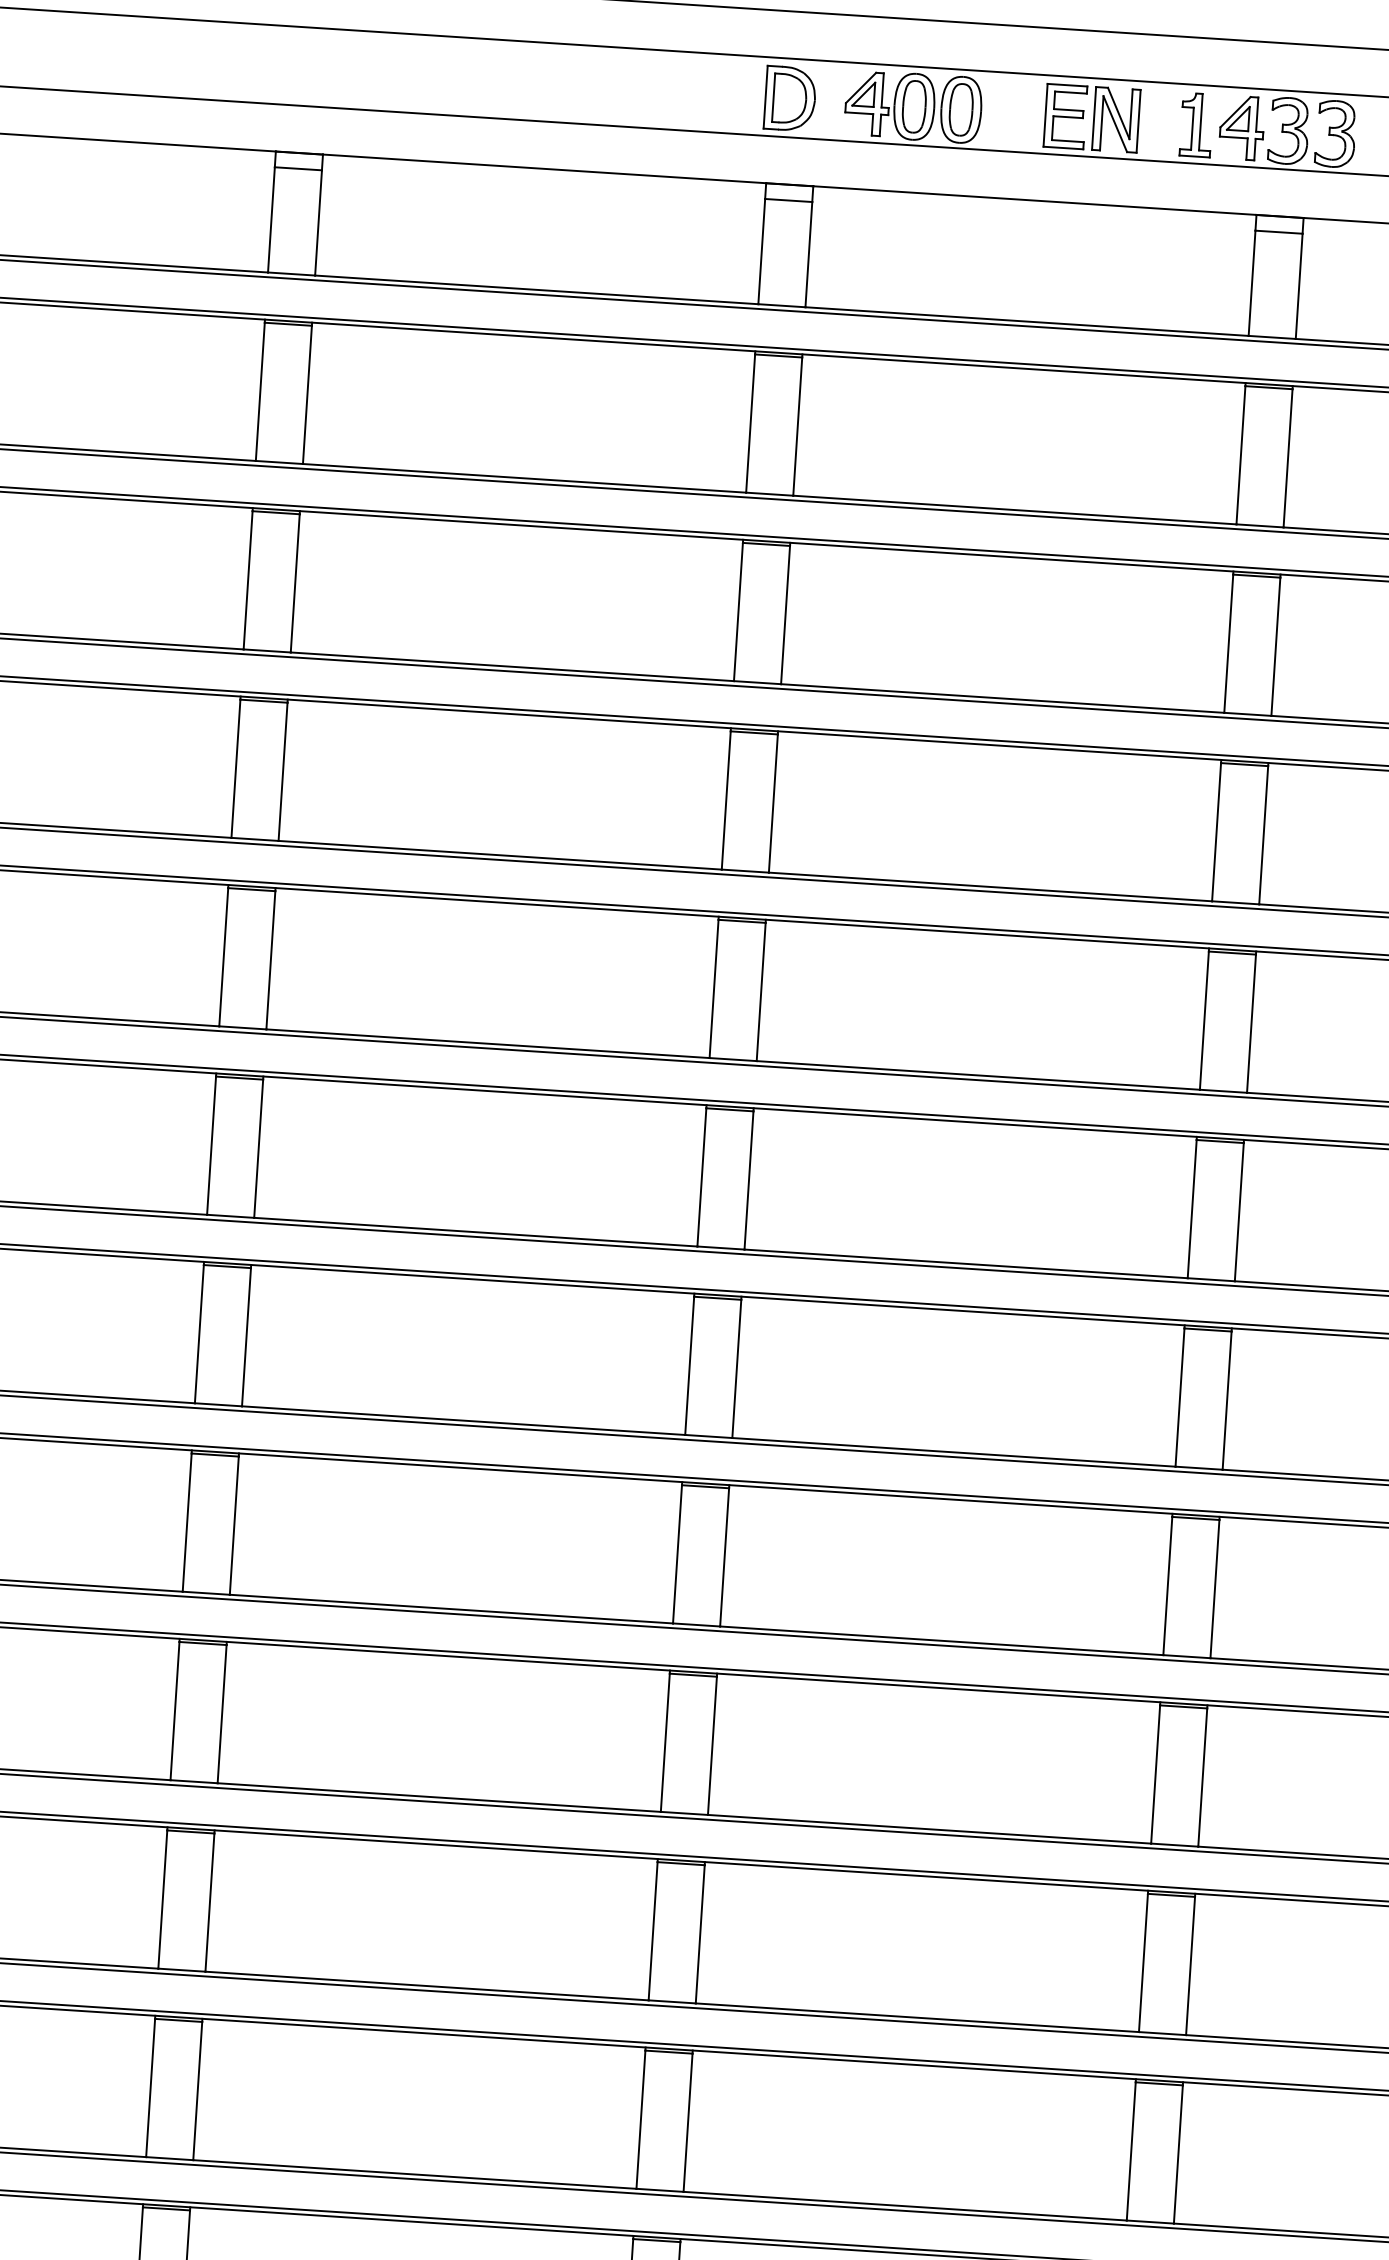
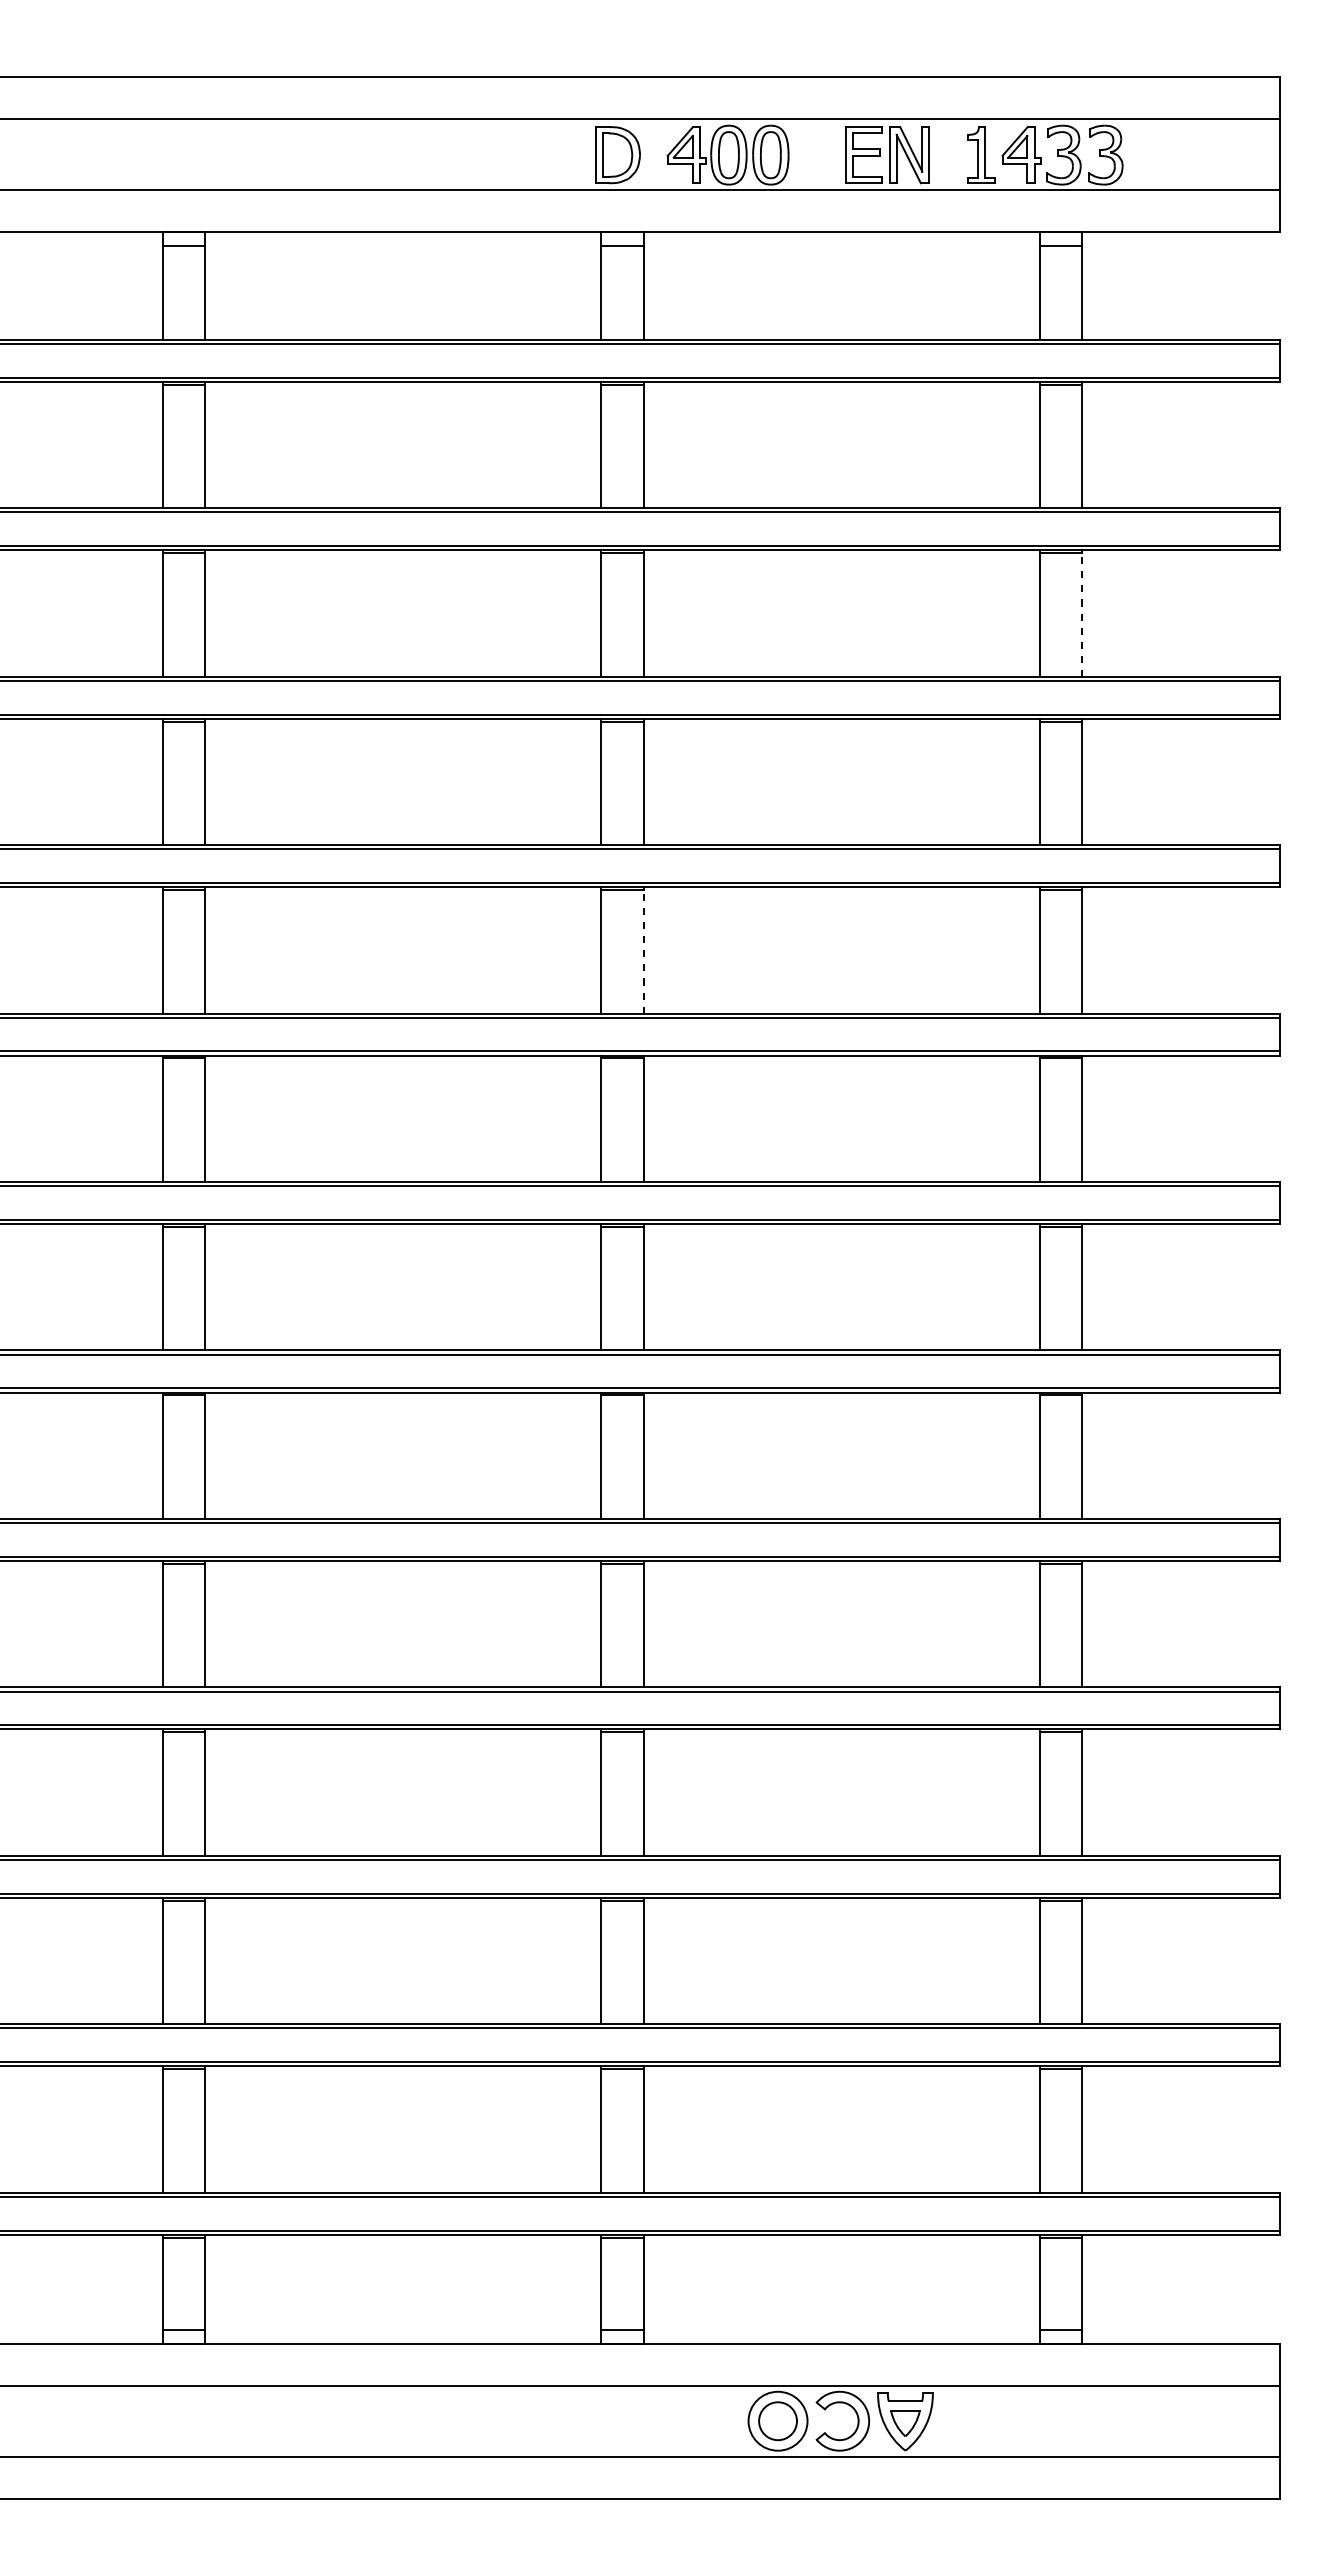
line: (1275, 646) -> (1081, 614), solid -> dashed
line: (761, 991) -> (643, 951), solid -> dashed

